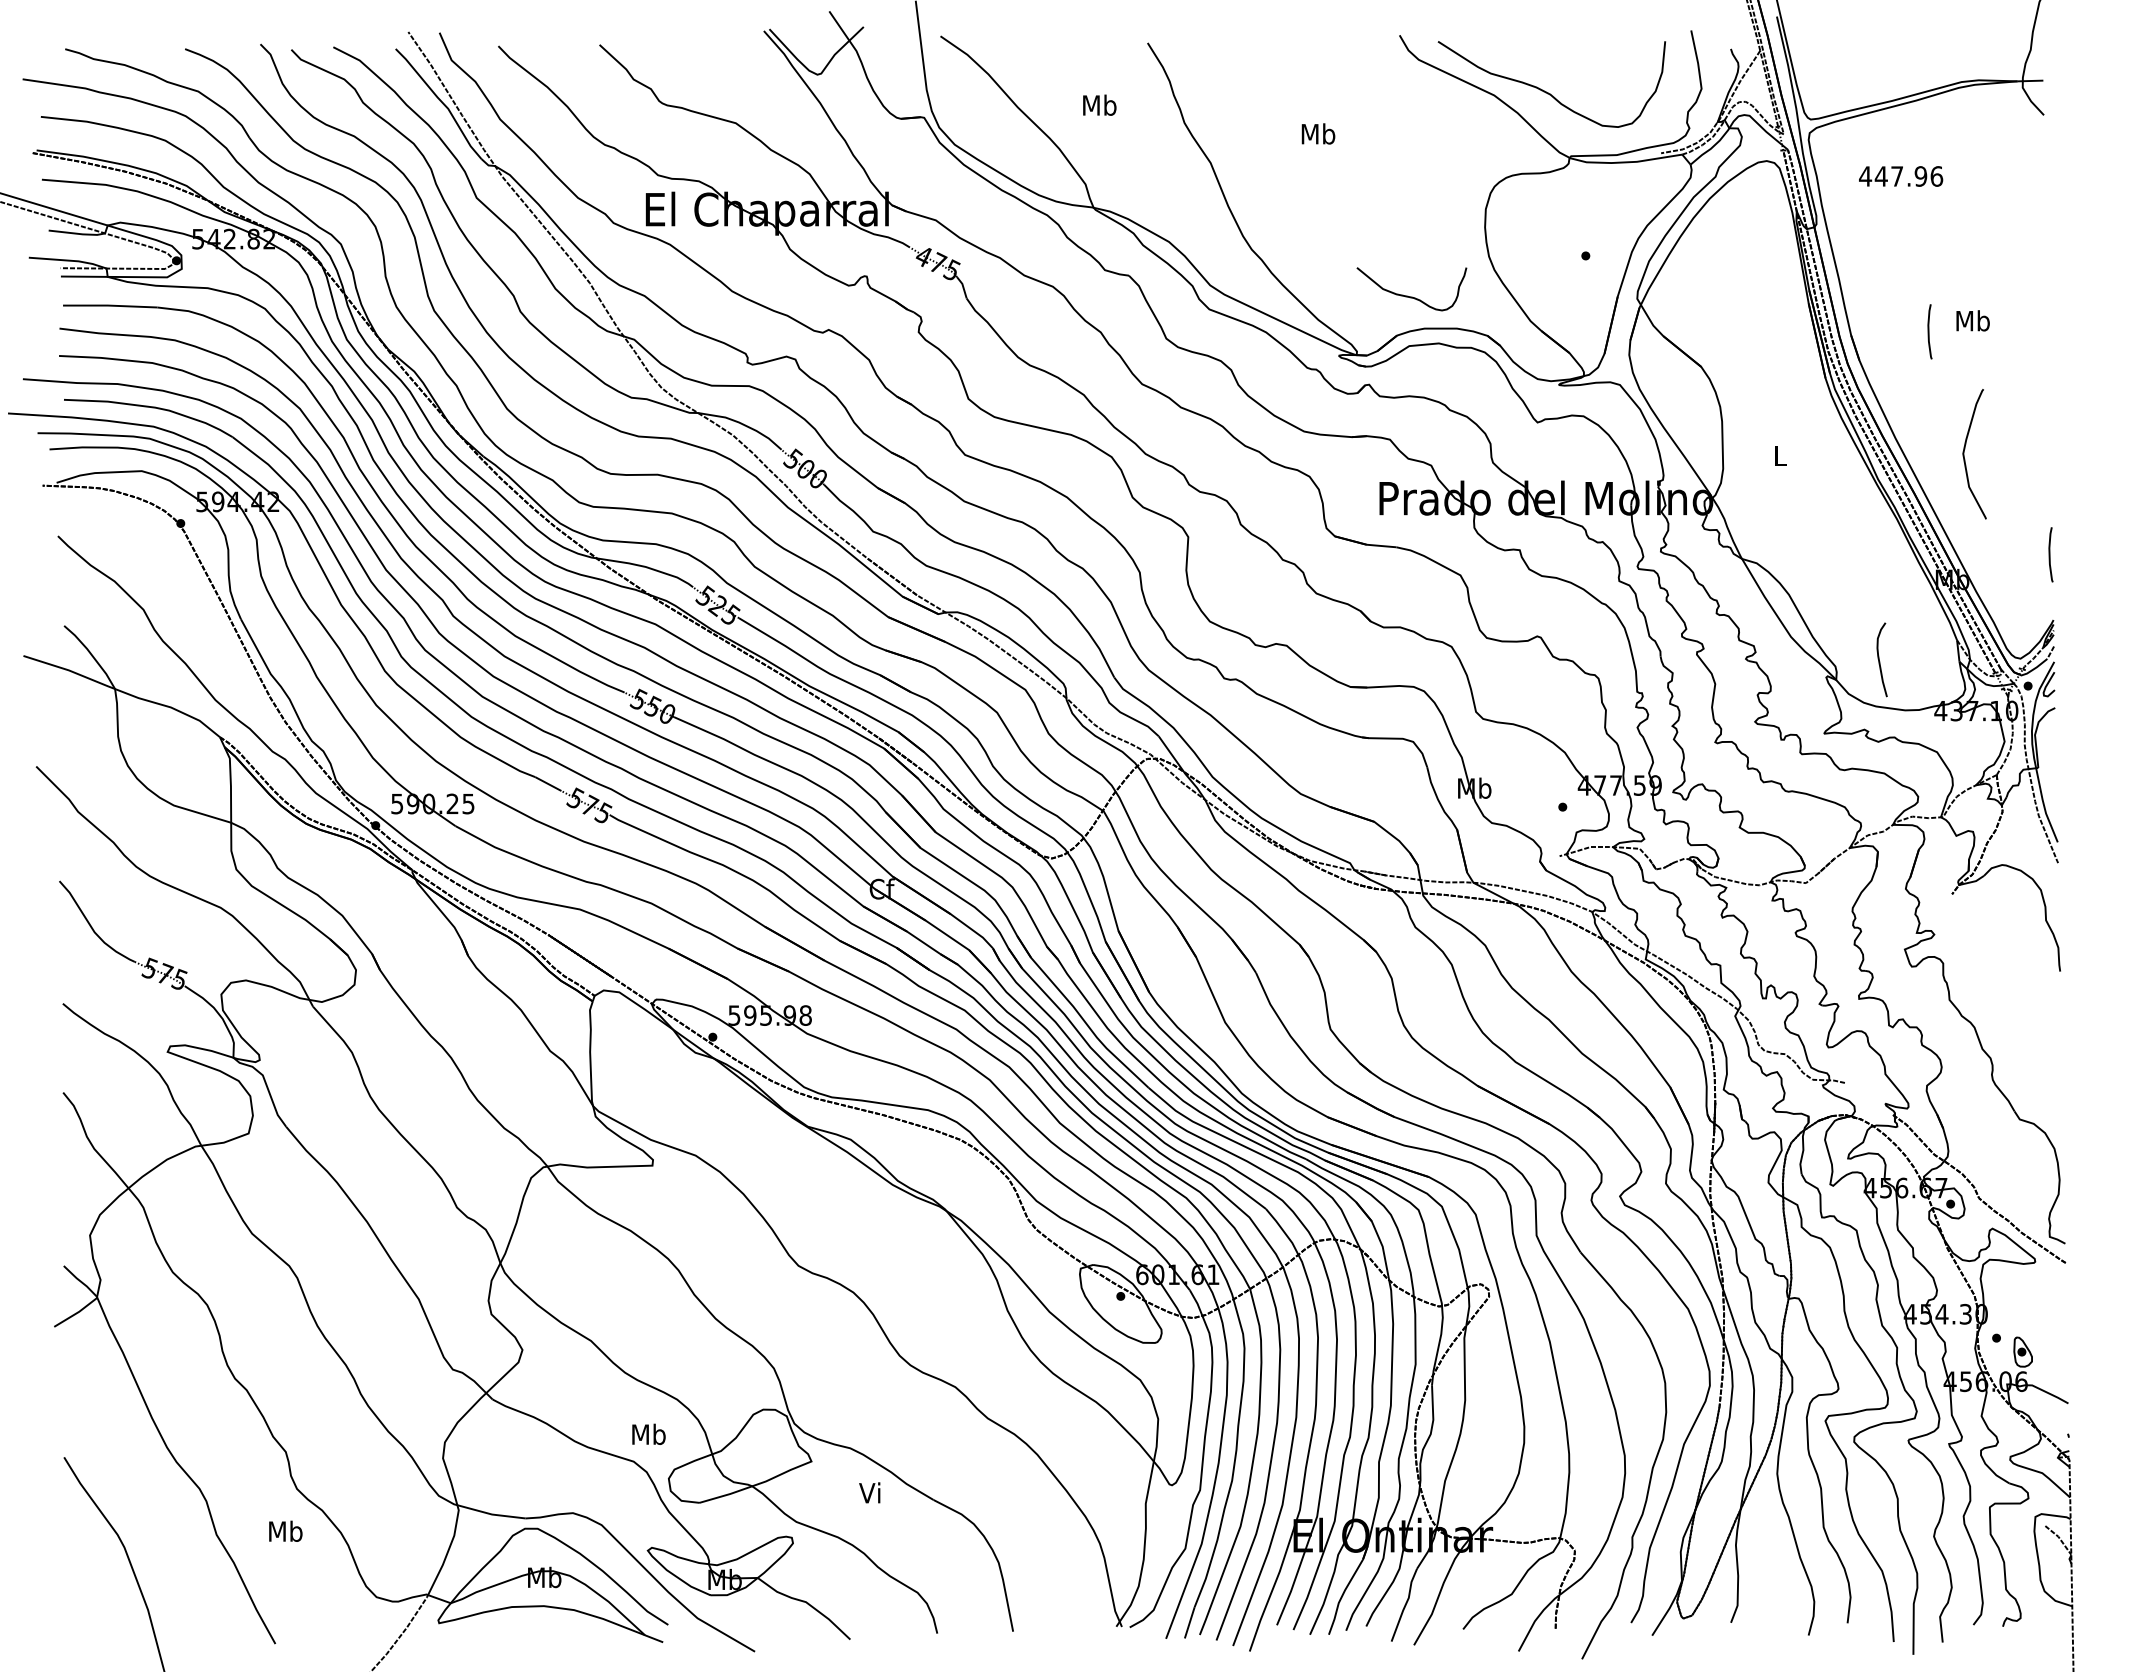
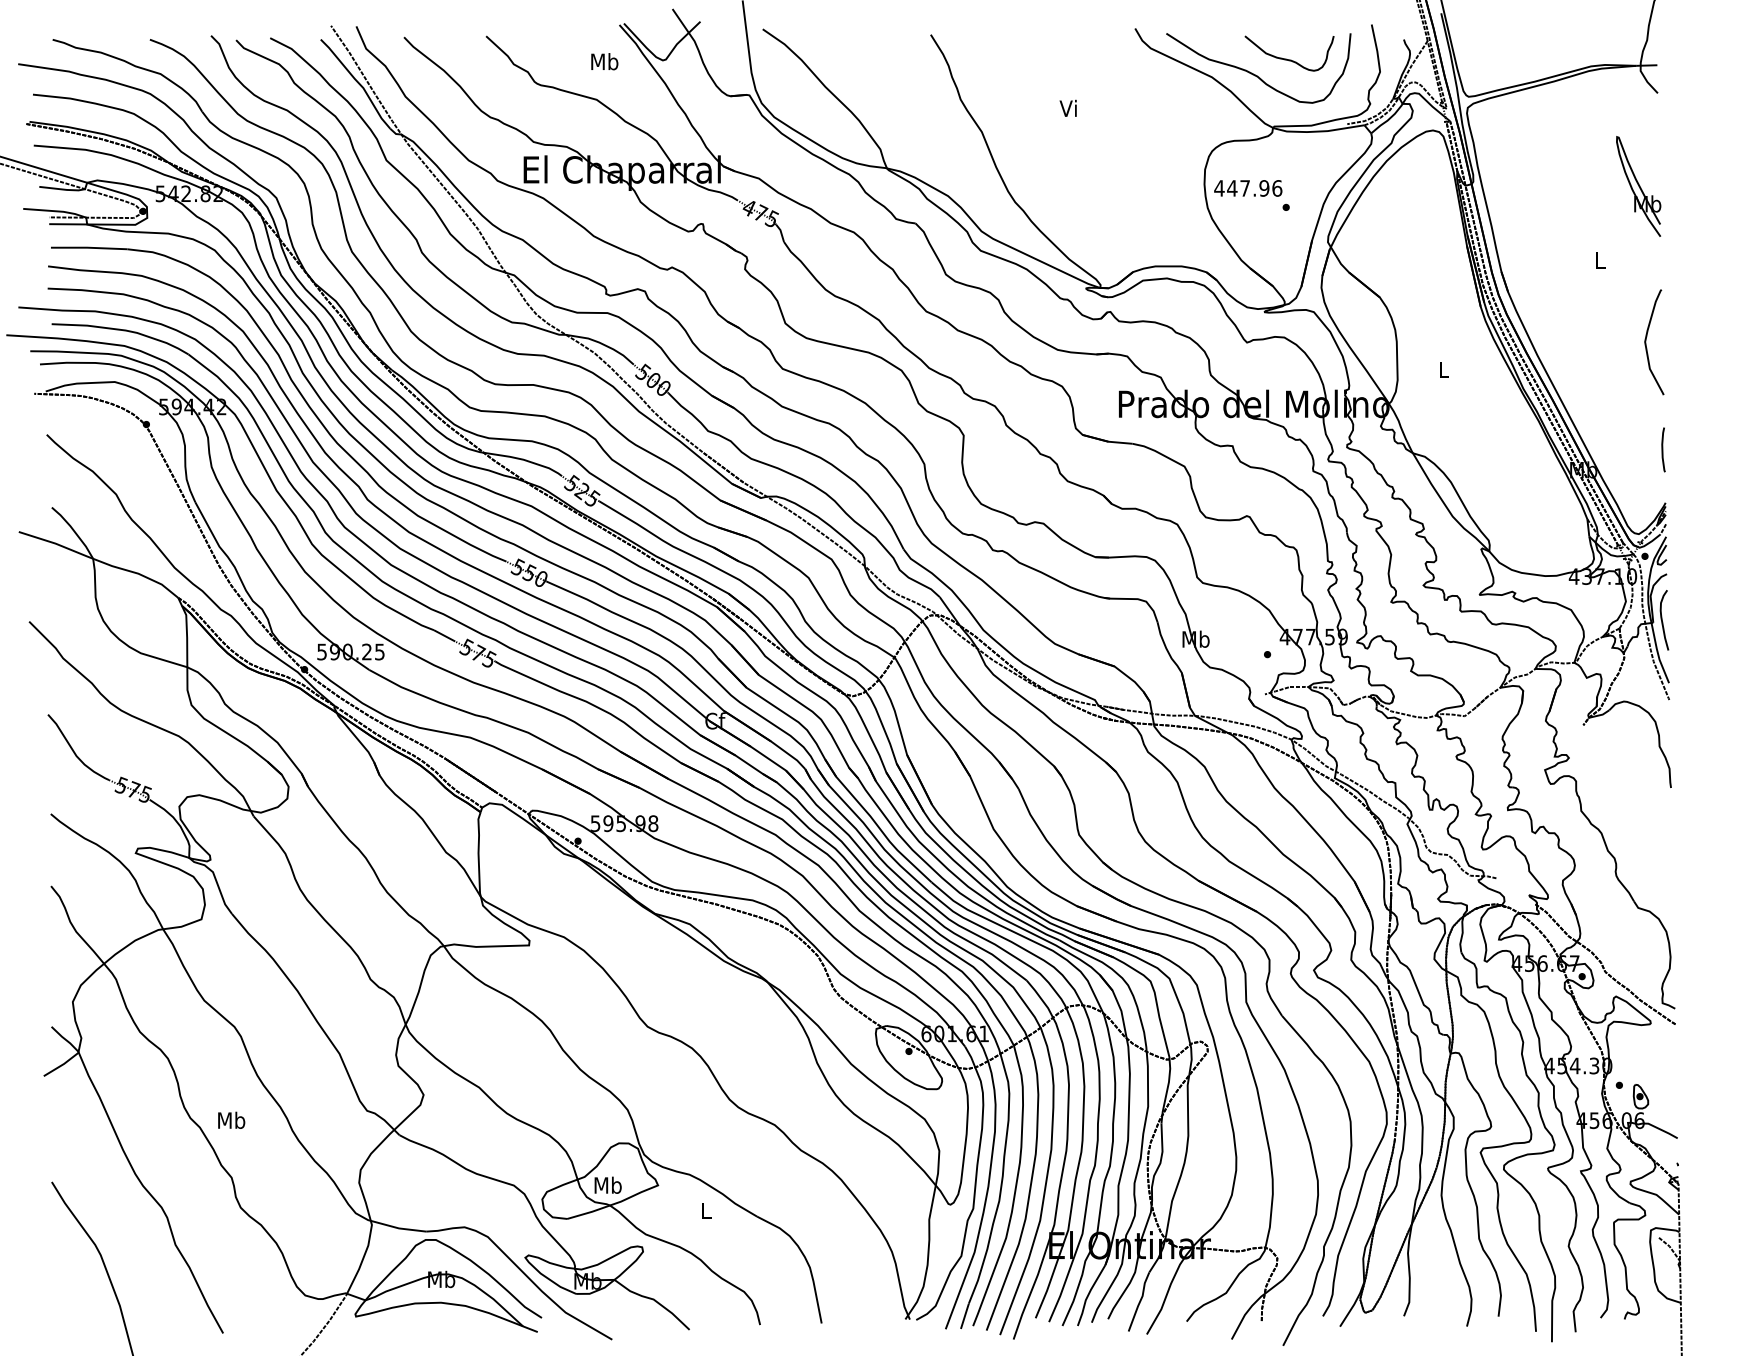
text: (1099, 104) -> (604, 61), moved
text: (1318, 133) -> (1069, 108), Mb -> Vi
text: (1901, 176) -> (1248, 188), moved
part: (2020, 230) -> (1638, 186), added
curve: (1411, 296) -> (1289, 59), moved
text: (1972, 320) -> (1599, 259), Mb -> L
curve: (1929, 331) -> (1565, 268), removed
curve: (1964, 454) -> (1646, 342), moved
curve: (1879, 659) -> (1662, 619), moved
text: (648, 1433) -> (607, 1184), moved
text: (869, 1492) -> (705, 1210), Vi -> L
text: (285, 1530) -> (231, 1119), moved

